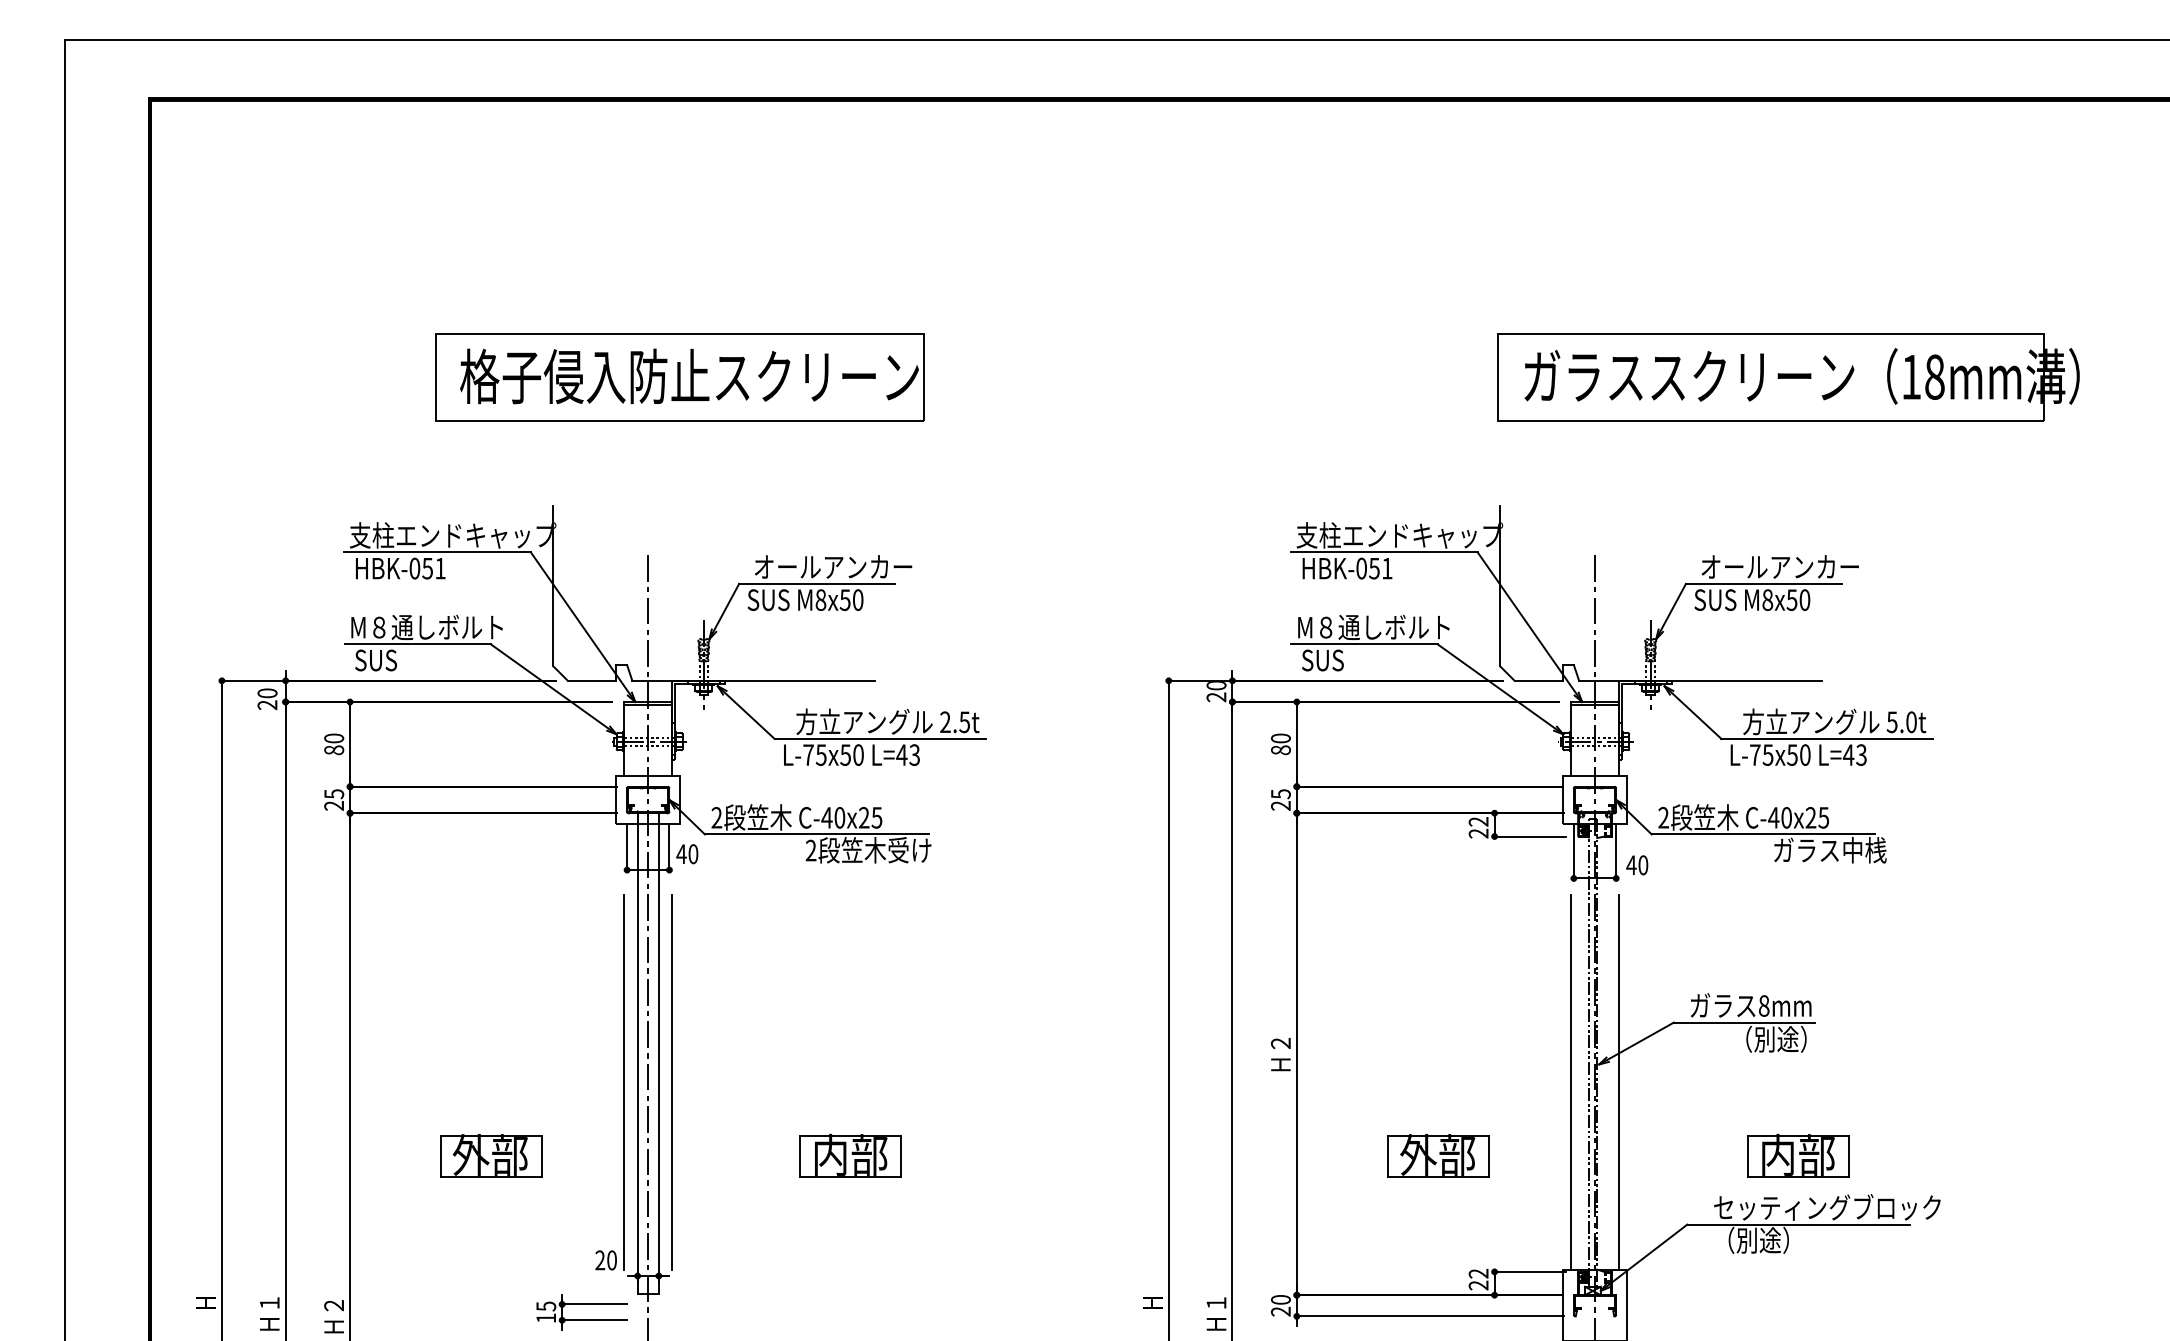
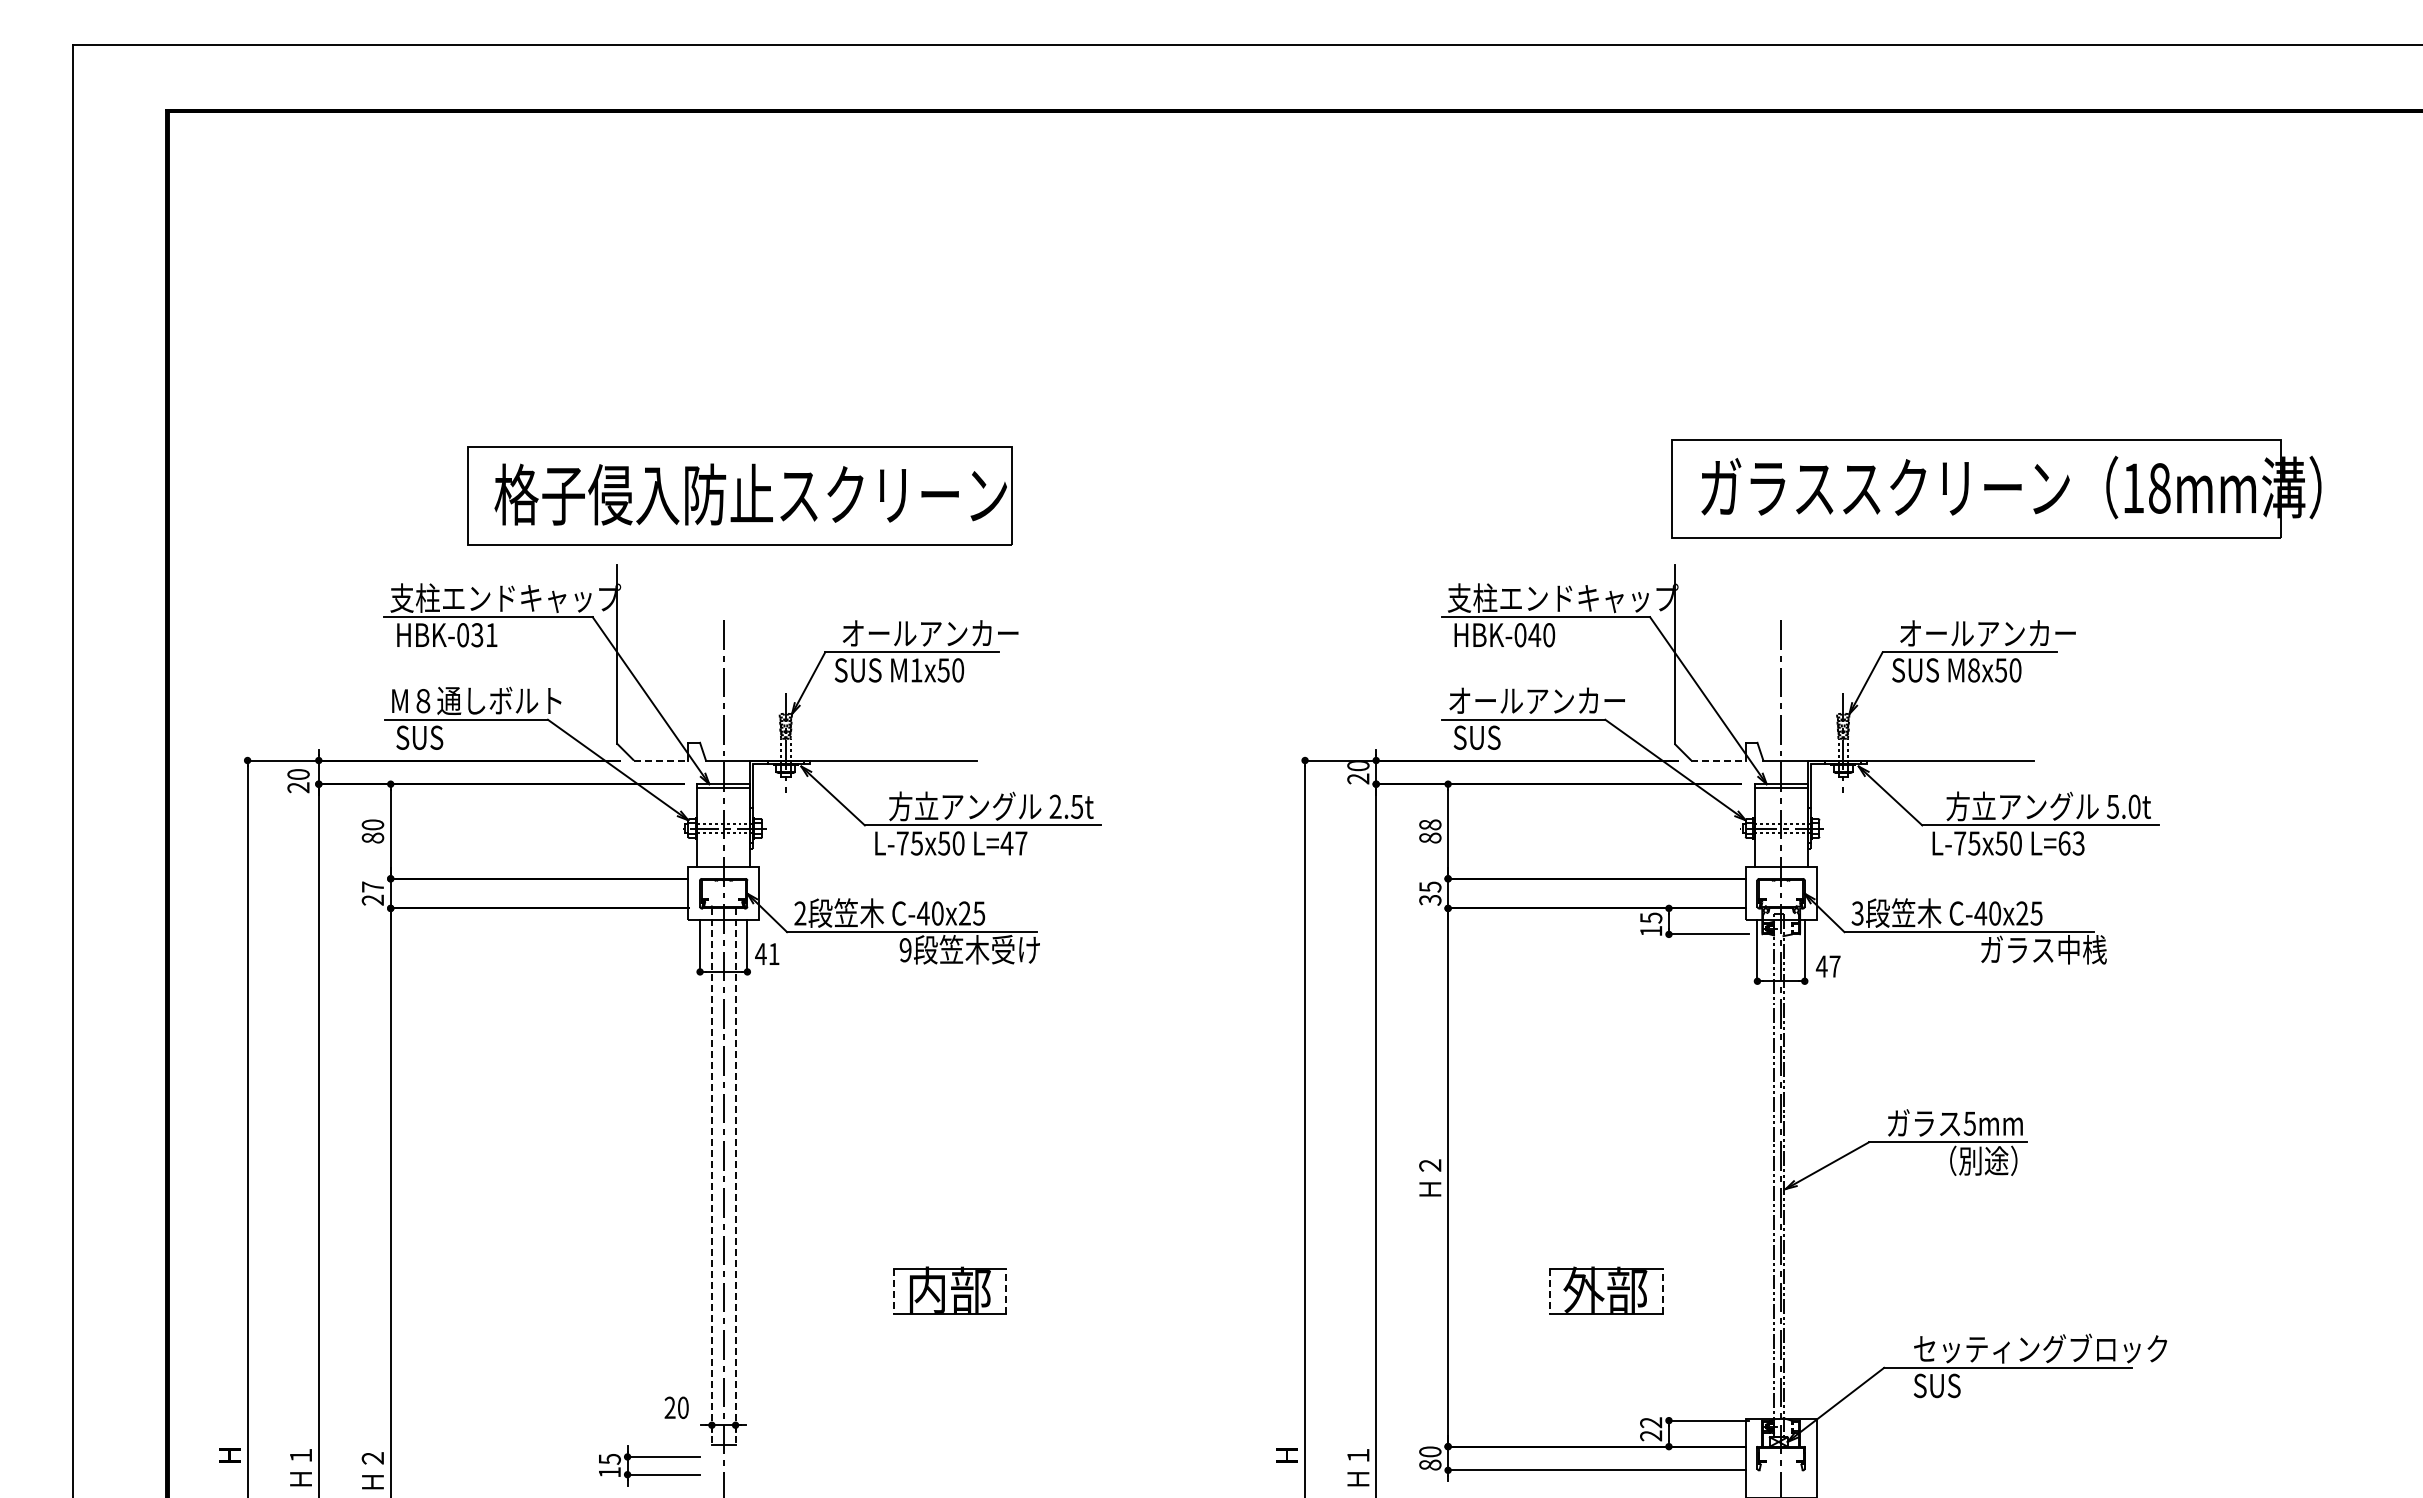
part: (679, 377) -> (739, 495), moved
part: (1788, 377) -> (1996, 488), moved
text: (427, 567) -> (477, 634), HBK-051 -> HBK-031
text: (1380, 568) -> (1541, 635), HBK-051 -> HBK-040
text: (820, 600) -> (916, 670), M8x50 -> M1x50
text: (1376, 627) -> (1536, 700), M８通しボルト -> オールアンカー
line: (592, 680) -> (661, 760), solid -> dashed
line: (1539, 680) -> (1719, 760), solid -> dashed
text: (1281, 738) -> (1430, 824), 80 -> 88
text: (914, 755) -> (1021, 843), L=43 -> L=47
text: (1847, 755) -> (2063, 843), L=43 -> L=63
text: (334, 793) -> (373, 886), 25 -> 27
text: (1281, 805) -> (1430, 899), 25 -> 35
text: (1663, 817) -> (1857, 913), 2 -> 3
text: (1478, 827) -> (1651, 924), 22 -> 15
text: (811, 850) -> (905, 950), 2 -> 9
text: (692, 854) -> (773, 954), 40 -> 41
text: (1642, 865) -> (1834, 966), 40 -> 47
text: (1763, 1005) -> (1969, 1123), 8mm -> 5mm
line: (637, 1054) -> (711, 1177), solid -> dashed
line: (658, 1054) -> (735, 1177), solid -> dashed
line: (624, 1082) -> (697, 1209), removed
line: (672, 1082) -> (750, 1209), removed
line: (1571, 1082) -> (1754, 1209), removed
line: (1618, 1082) -> (1807, 1209), removed
part: (491, 1155) -> (548, 1290), removed
part: (1797, 1155) -> (2007, 1290), removed
line: (901, 1156) -> (1006, 1291), solid -> dashed
line: (1488, 1156) -> (1662, 1291), solid -> dashed
line: (800, 1157) -> (893, 1292), solid -> dashed
line: (1388, 1157) -> (1550, 1292), solid -> dashed
text: (1751, 1240) -> (1955, 1385), （別途） -> SUS
text: (1281, 1311) -> (1430, 1464), 20 -> 80

